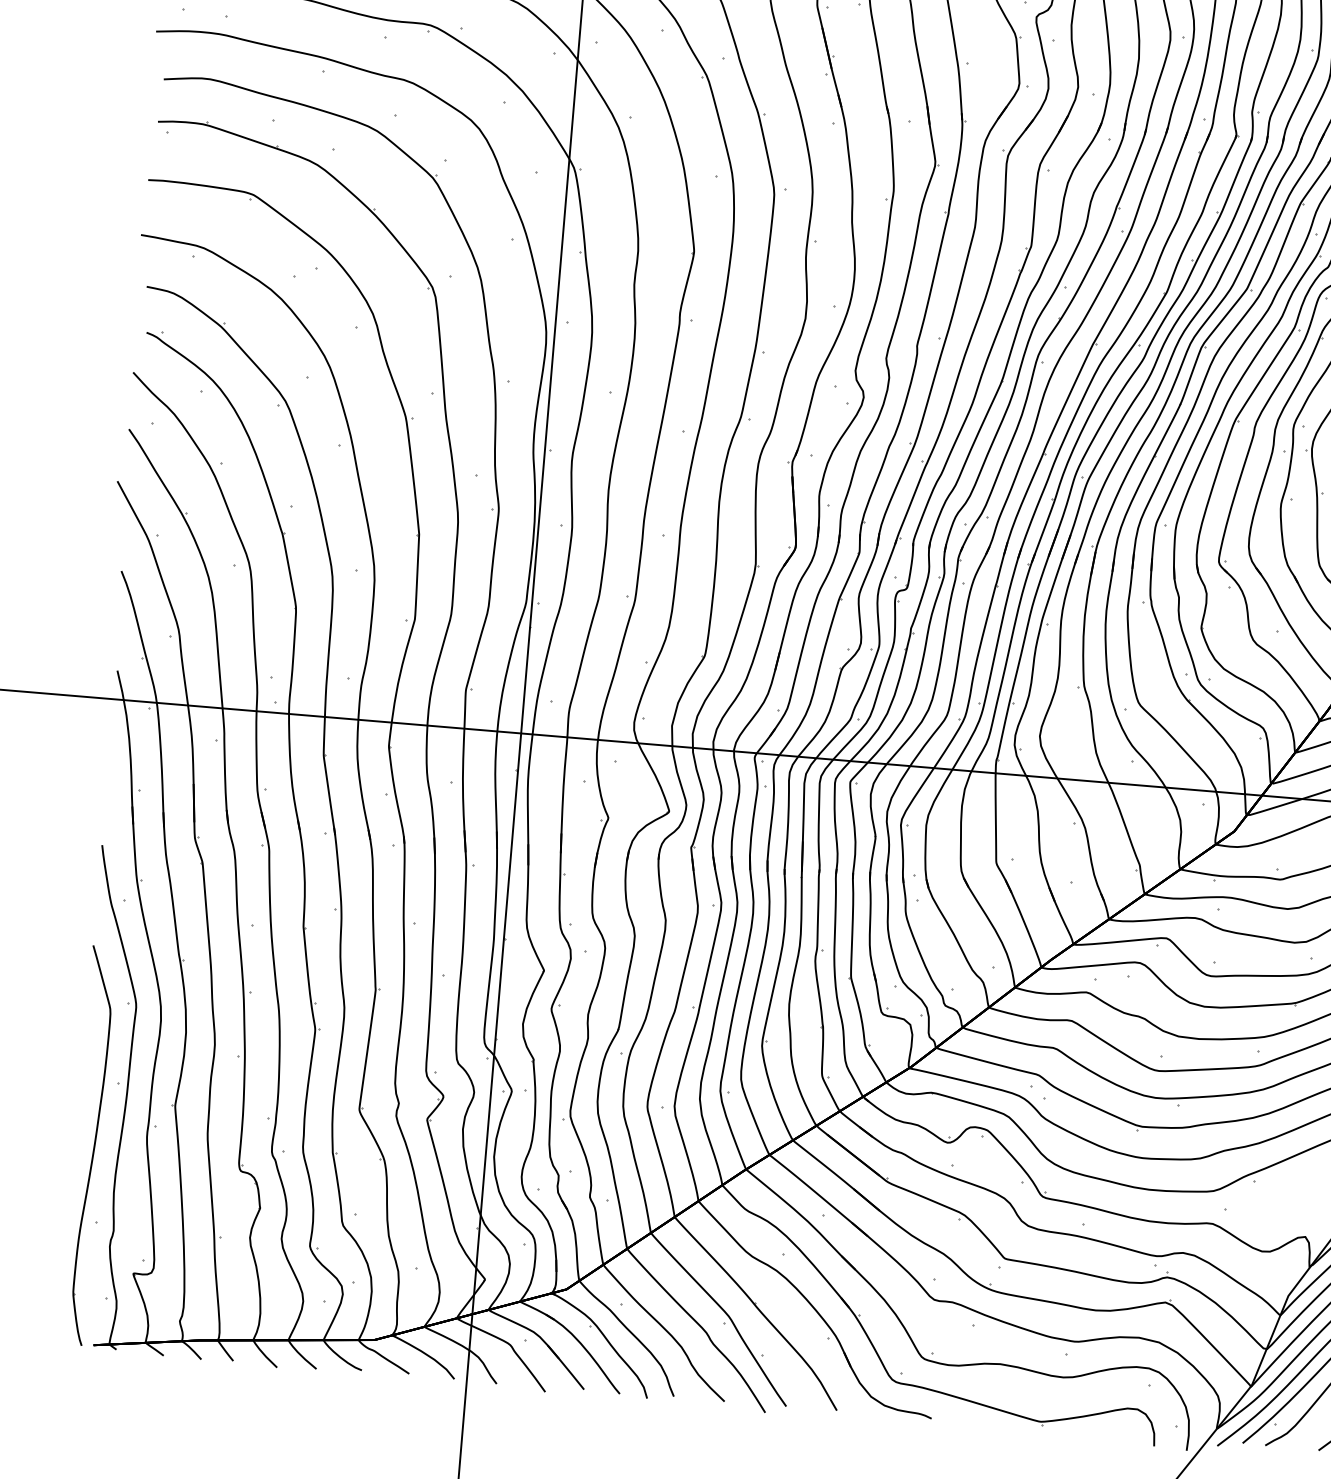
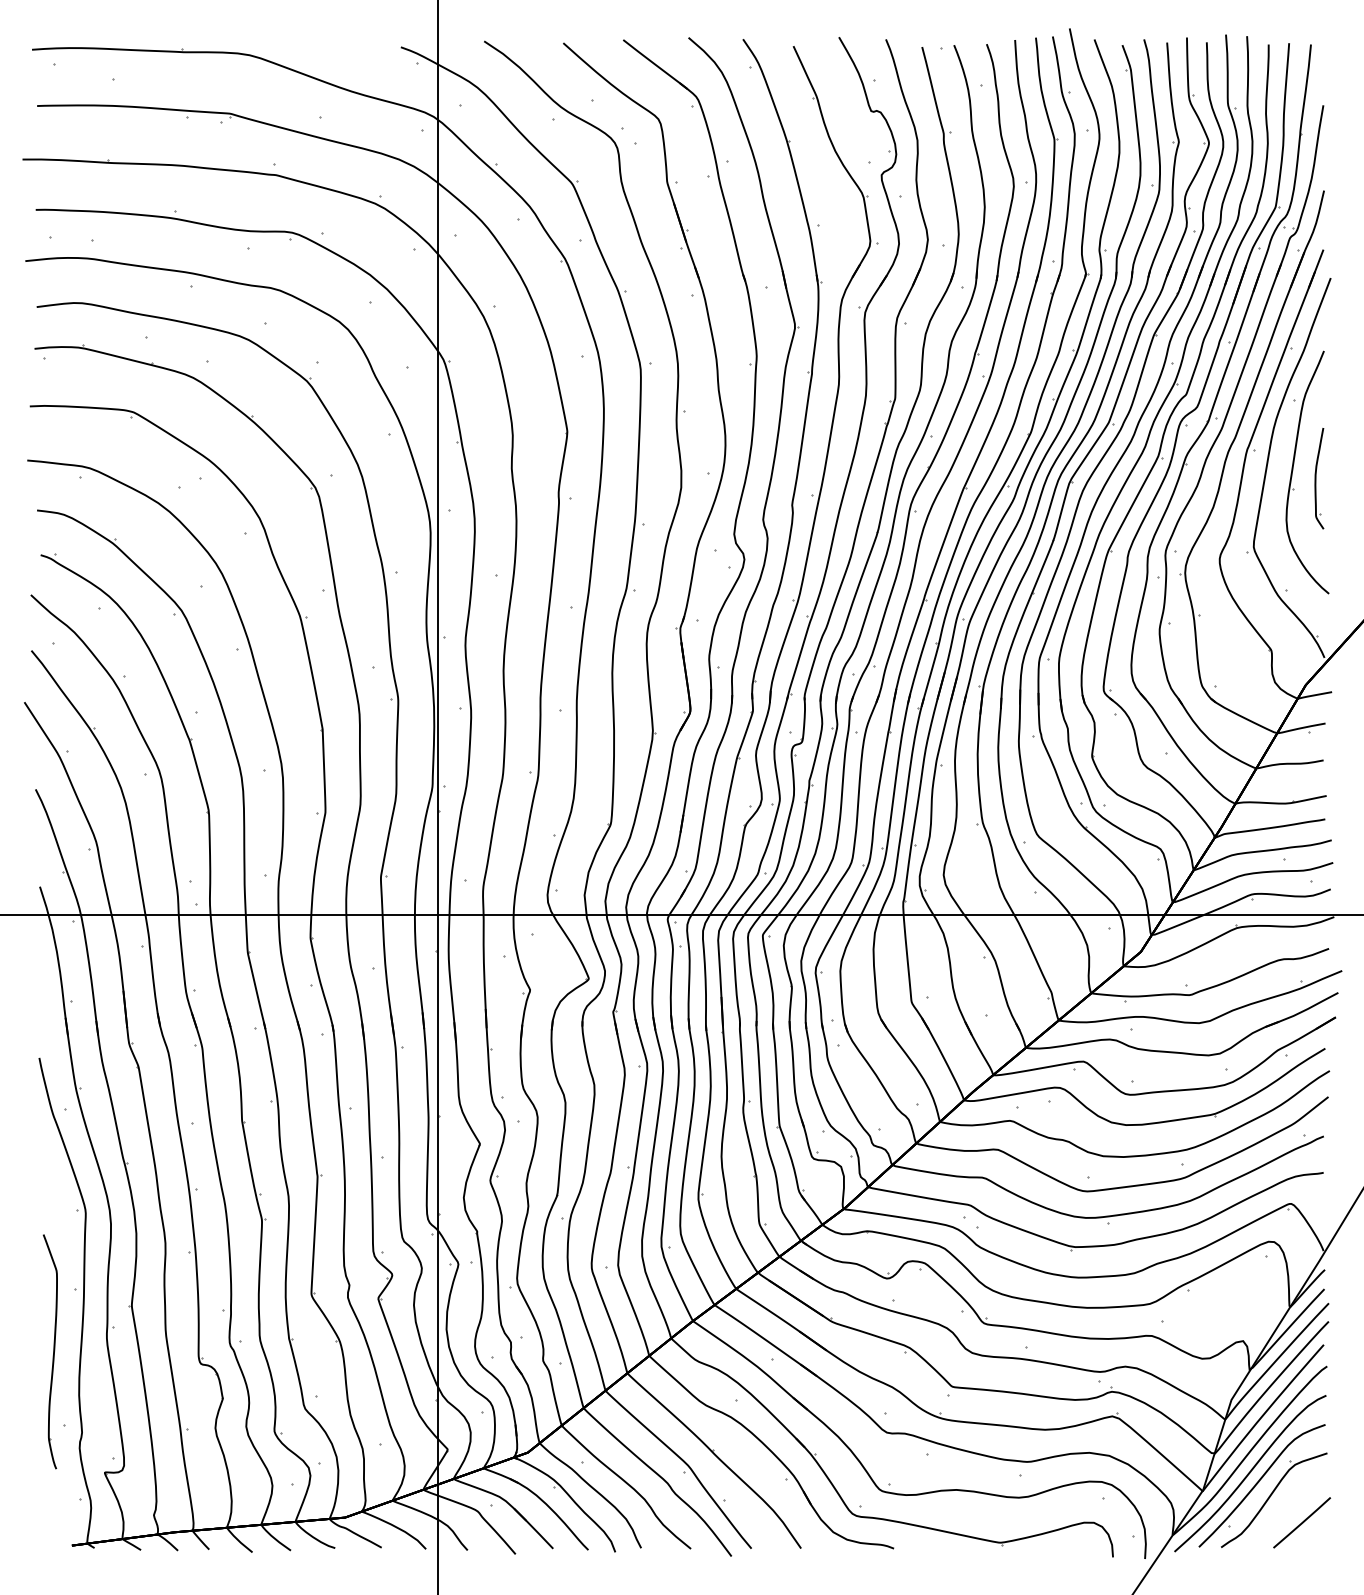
part: (88, 1145) -> (50, 1351), size x0.6

